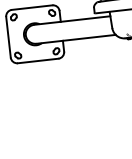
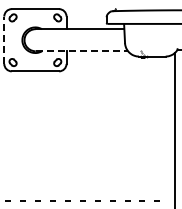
line: (8, 37) -> (4, 40), solid -> dashed
line: (76, 39) -> (82, 51), solid -> dashed

